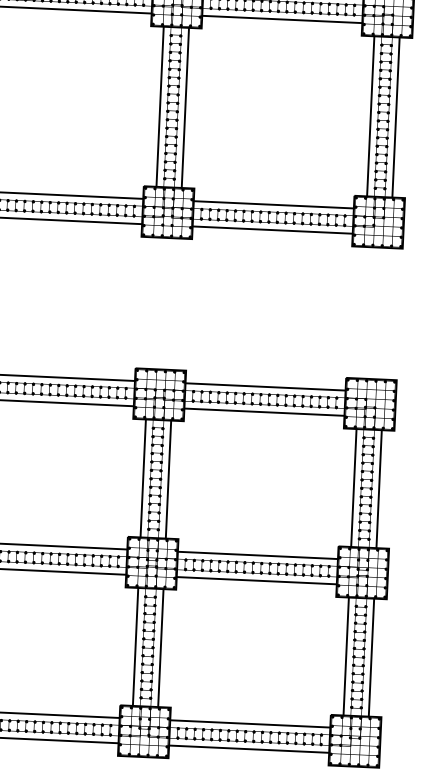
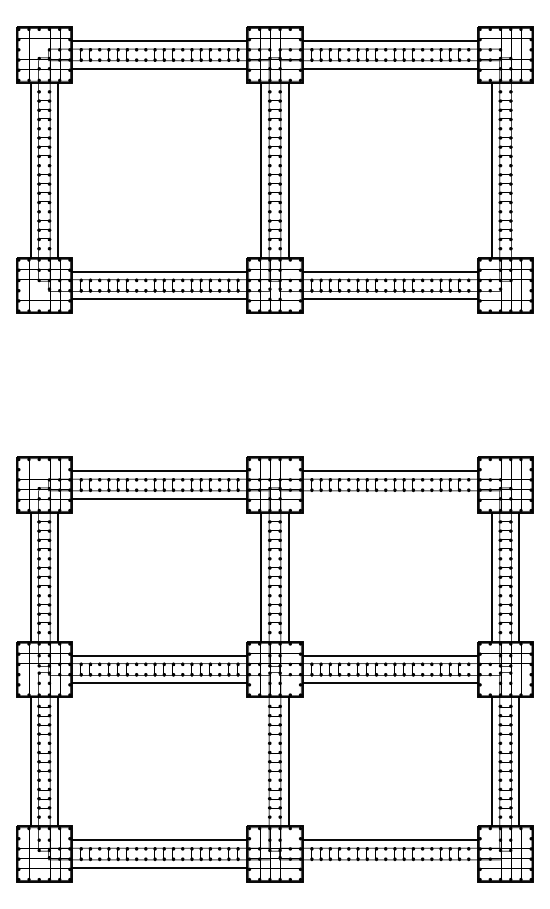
line: (396, 116) -> (519, 169), removed
line: (263, 411) -> (389, 498), removed
line: (135, 646) -> (261, 761), removed
line: (248, 748) -> (389, 867), removed

